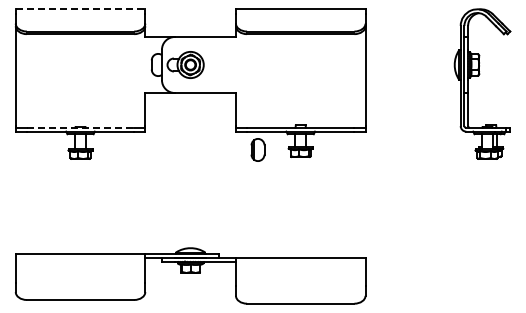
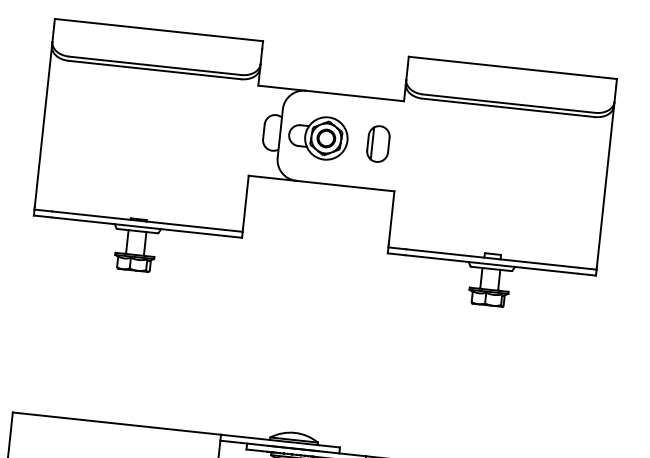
line: (80, 9) -> (158, 30), dashed -> solid
line: (80, 127) -> (138, 220), dashed -> solid
part: (257, 149) -> (377, 143), moved

